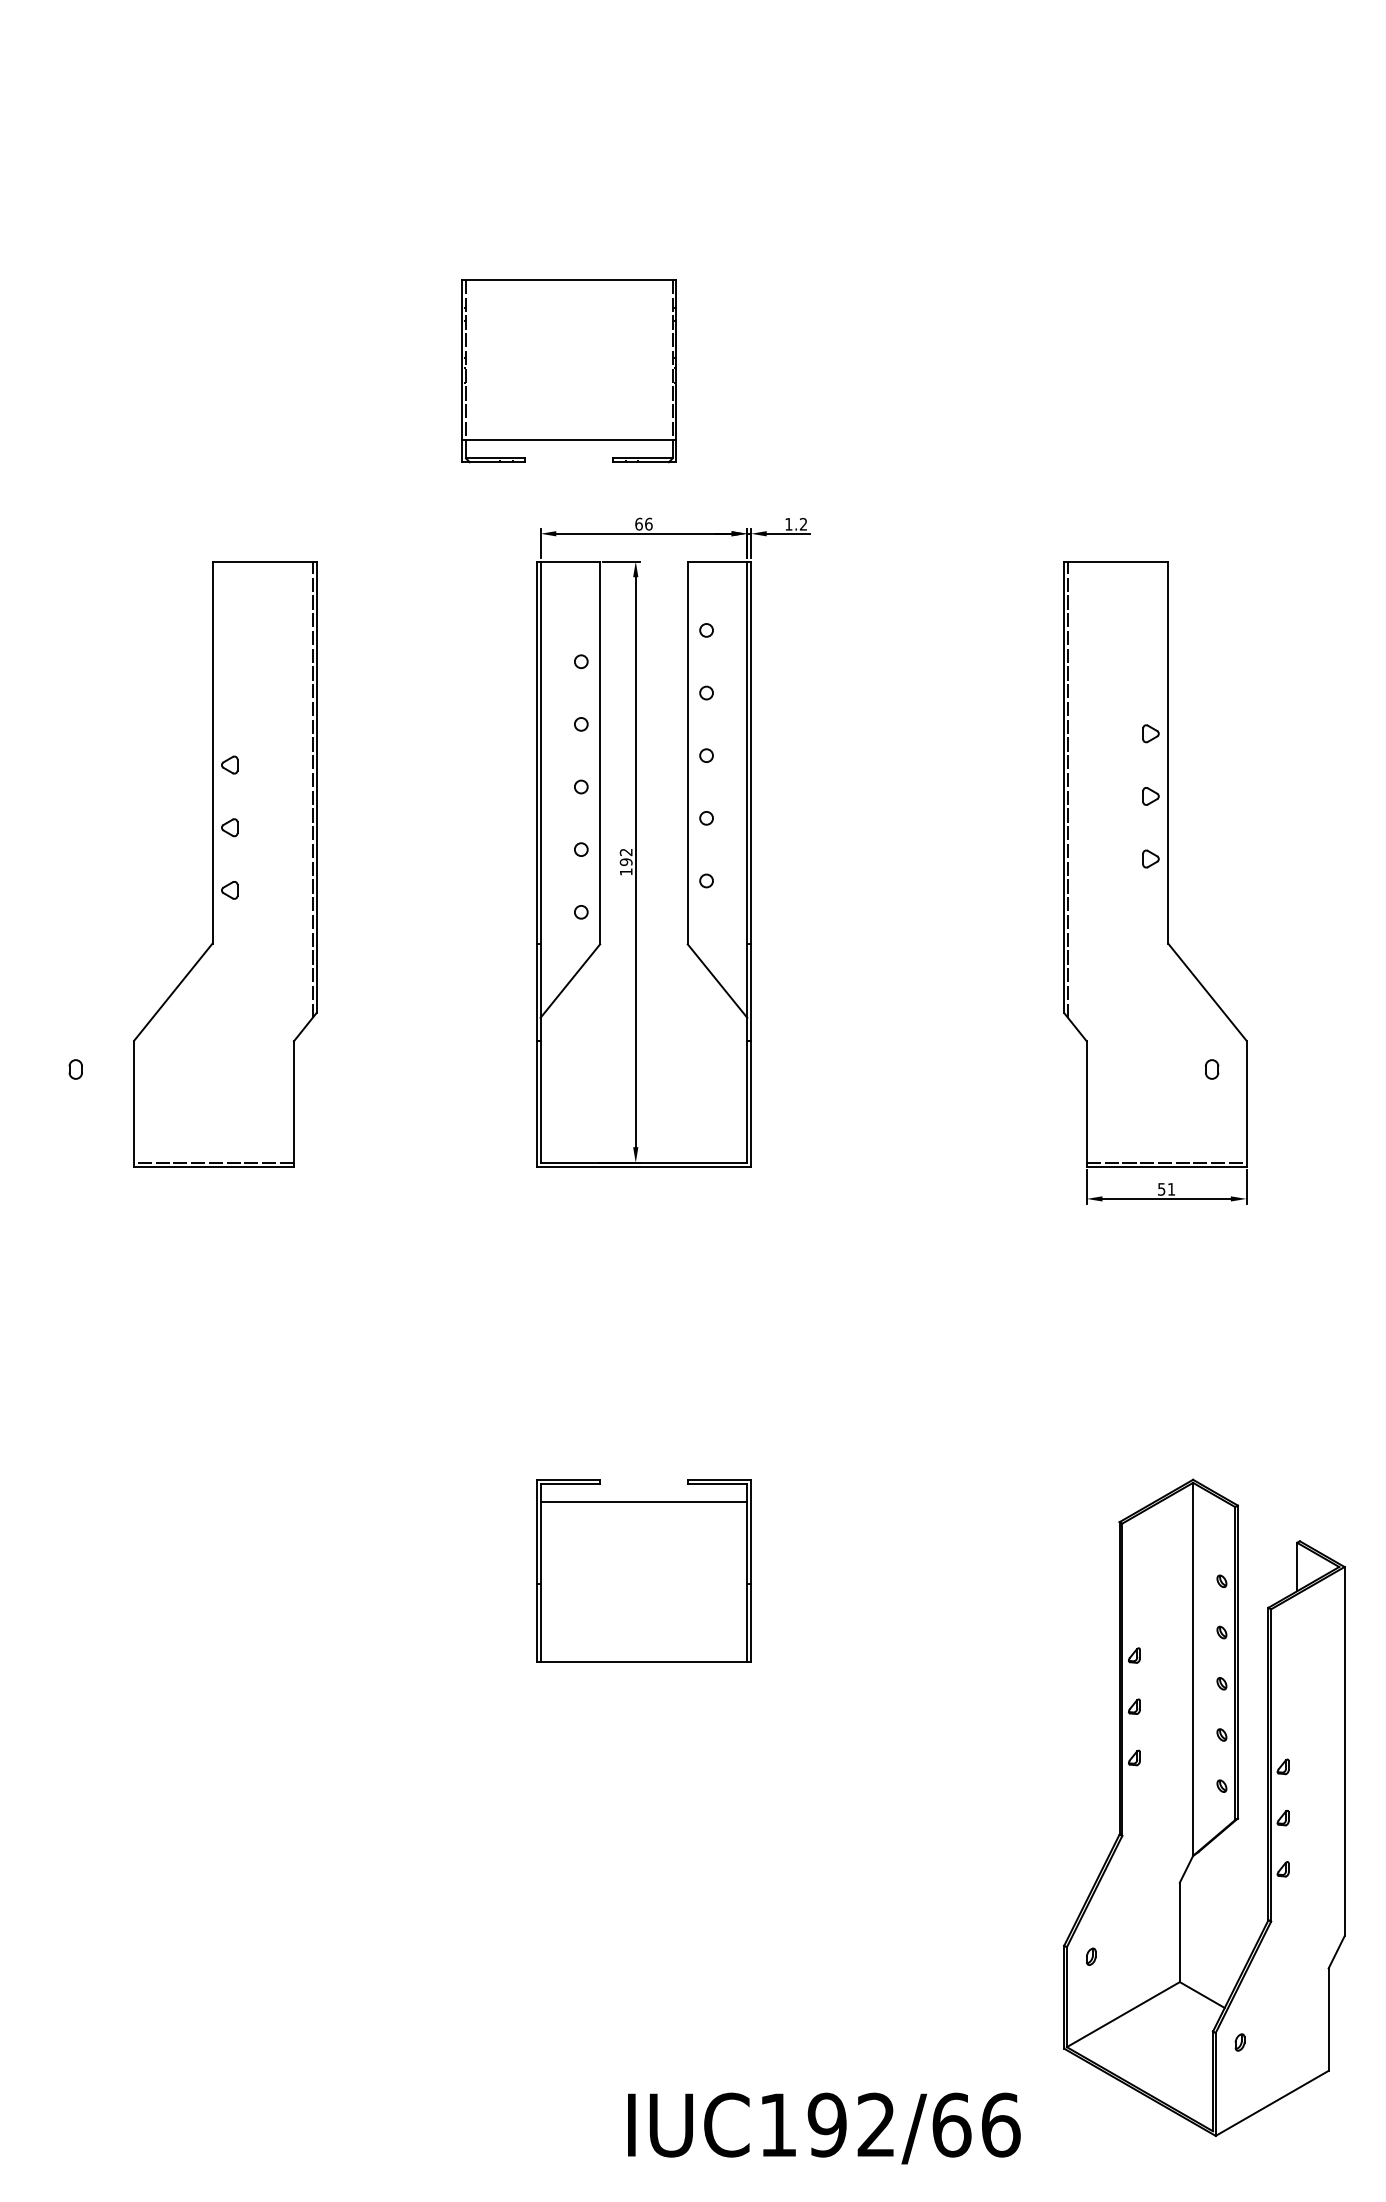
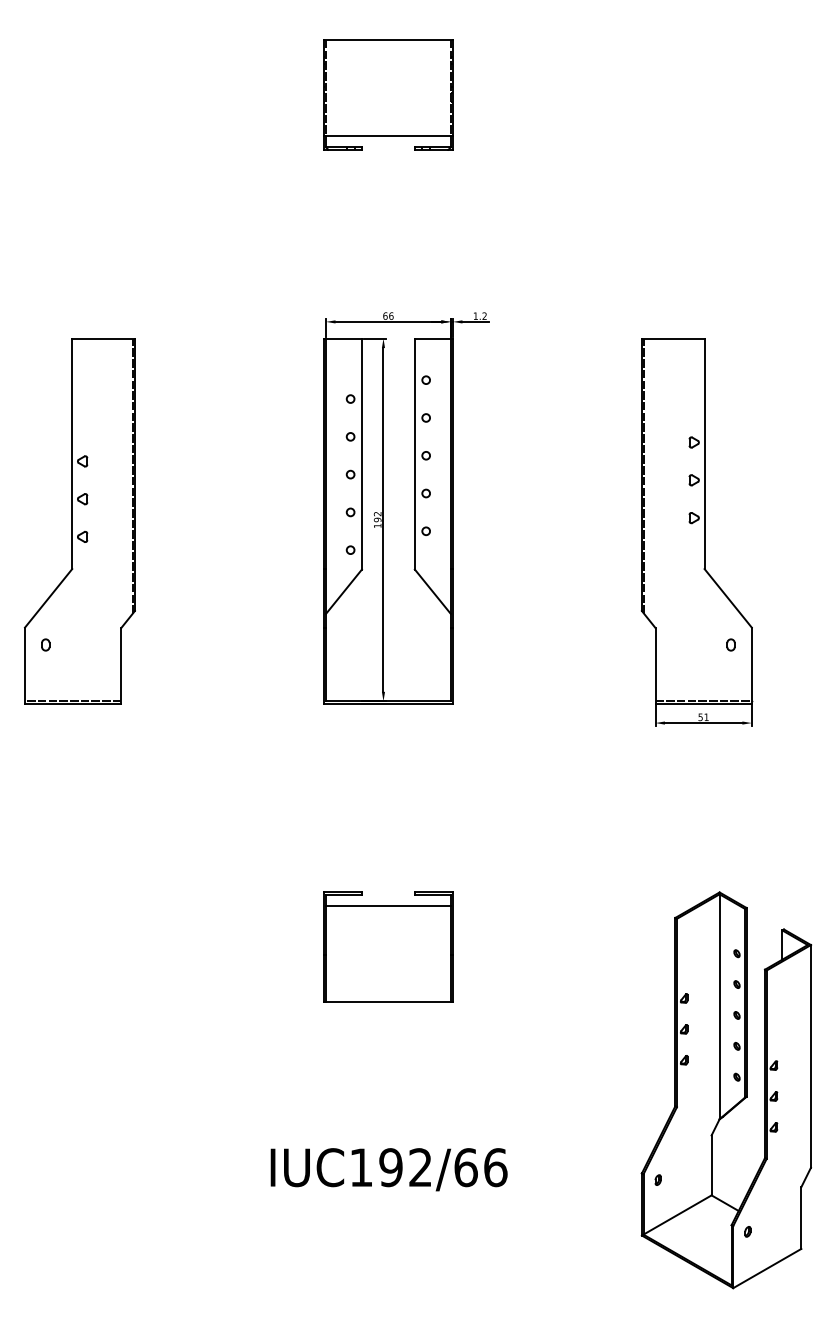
part: (569, 370) -> (388, 94), moved
part: (224, 864) -> (79, 521), moved
text: (823, 2128) -> (388, 1169), moved

